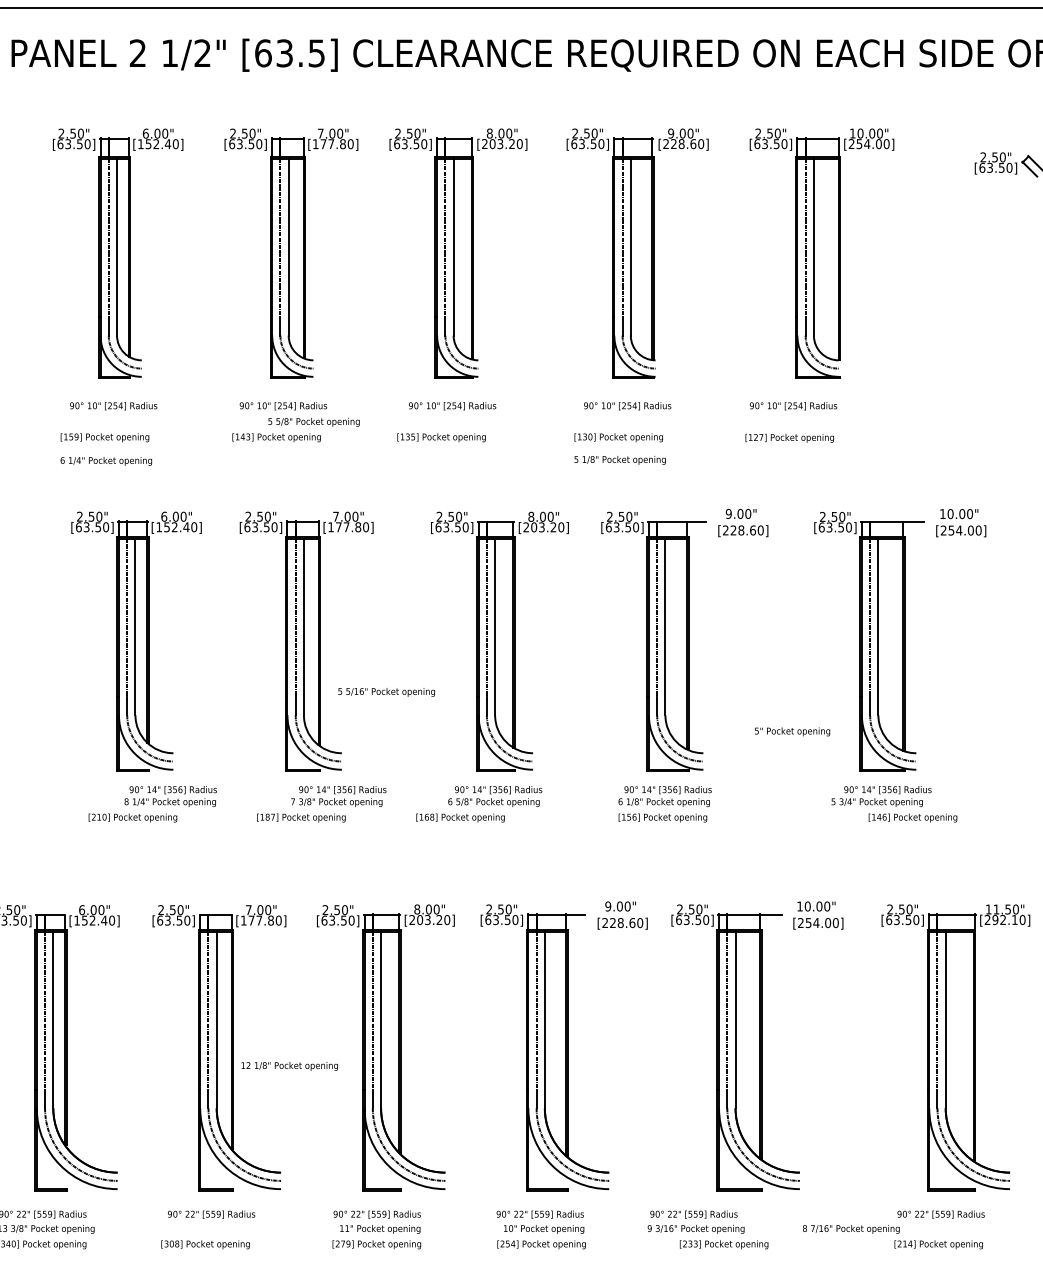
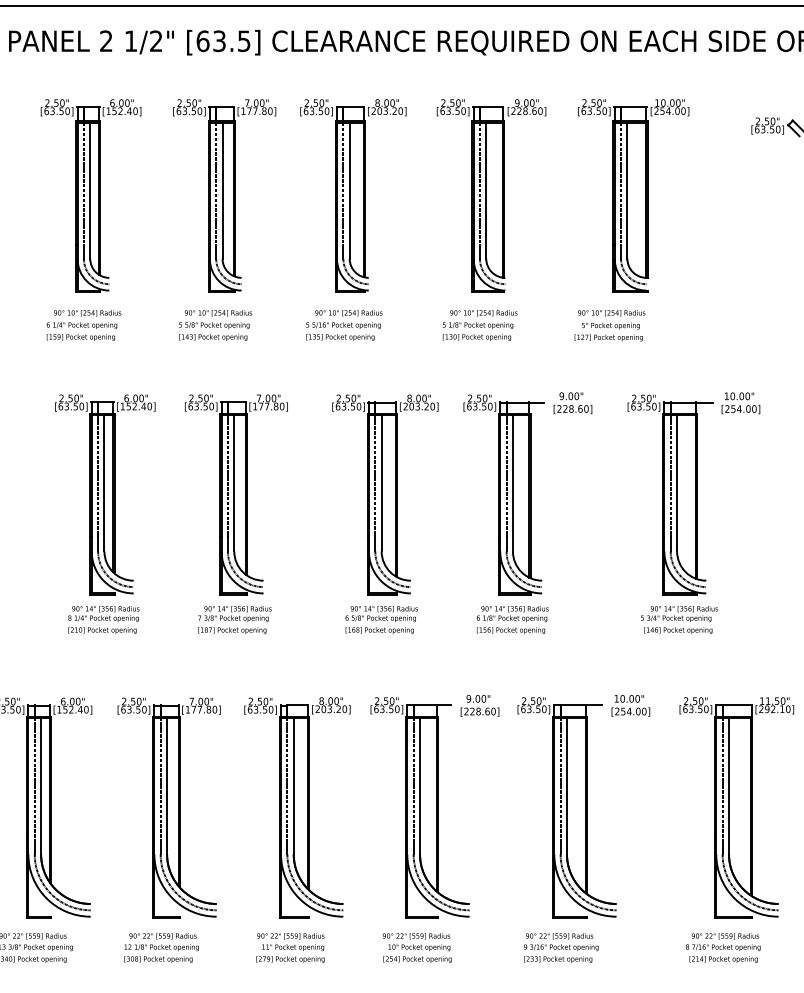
text: (313, 422) -> (213, 325), moved
text: (619, 460) -> (477, 325), moved
text: (106, 461) -> (82, 325), moved
text: (386, 692) -> (343, 325), moved
text: (792, 731) -> (610, 325), moved
text: (170, 796) -> (103, 614), moved
text: (338, 796) -> (234, 614), moved
text: (460, 817) -> (379, 630), moved
text: (912, 817) -> (677, 630), moved
text: (289, 1066) -> (161, 947), moved
text: (695, 1221) -> (560, 941), moved
text: (851, 1229) -> (723, 947), moved

